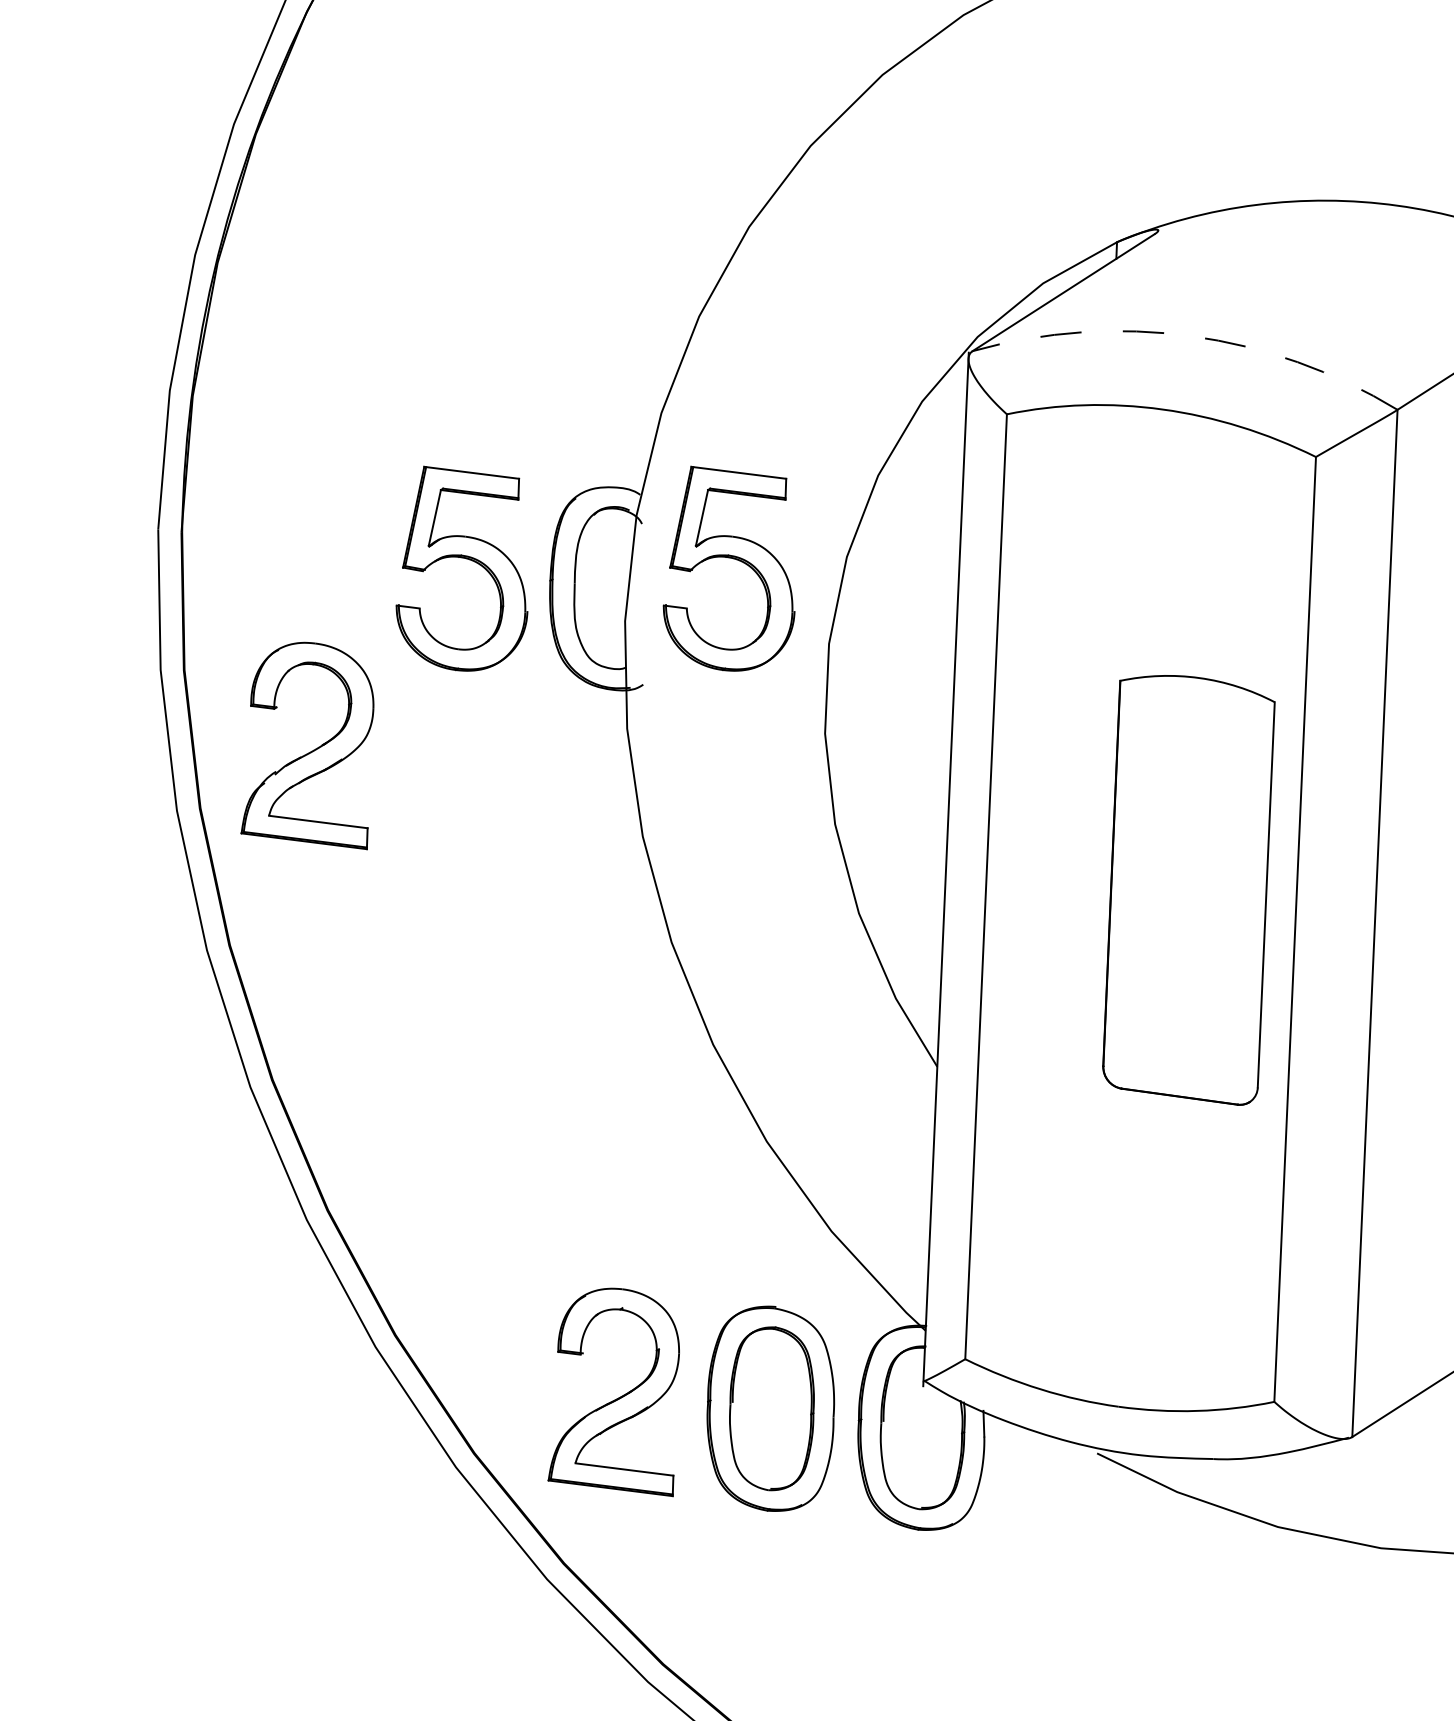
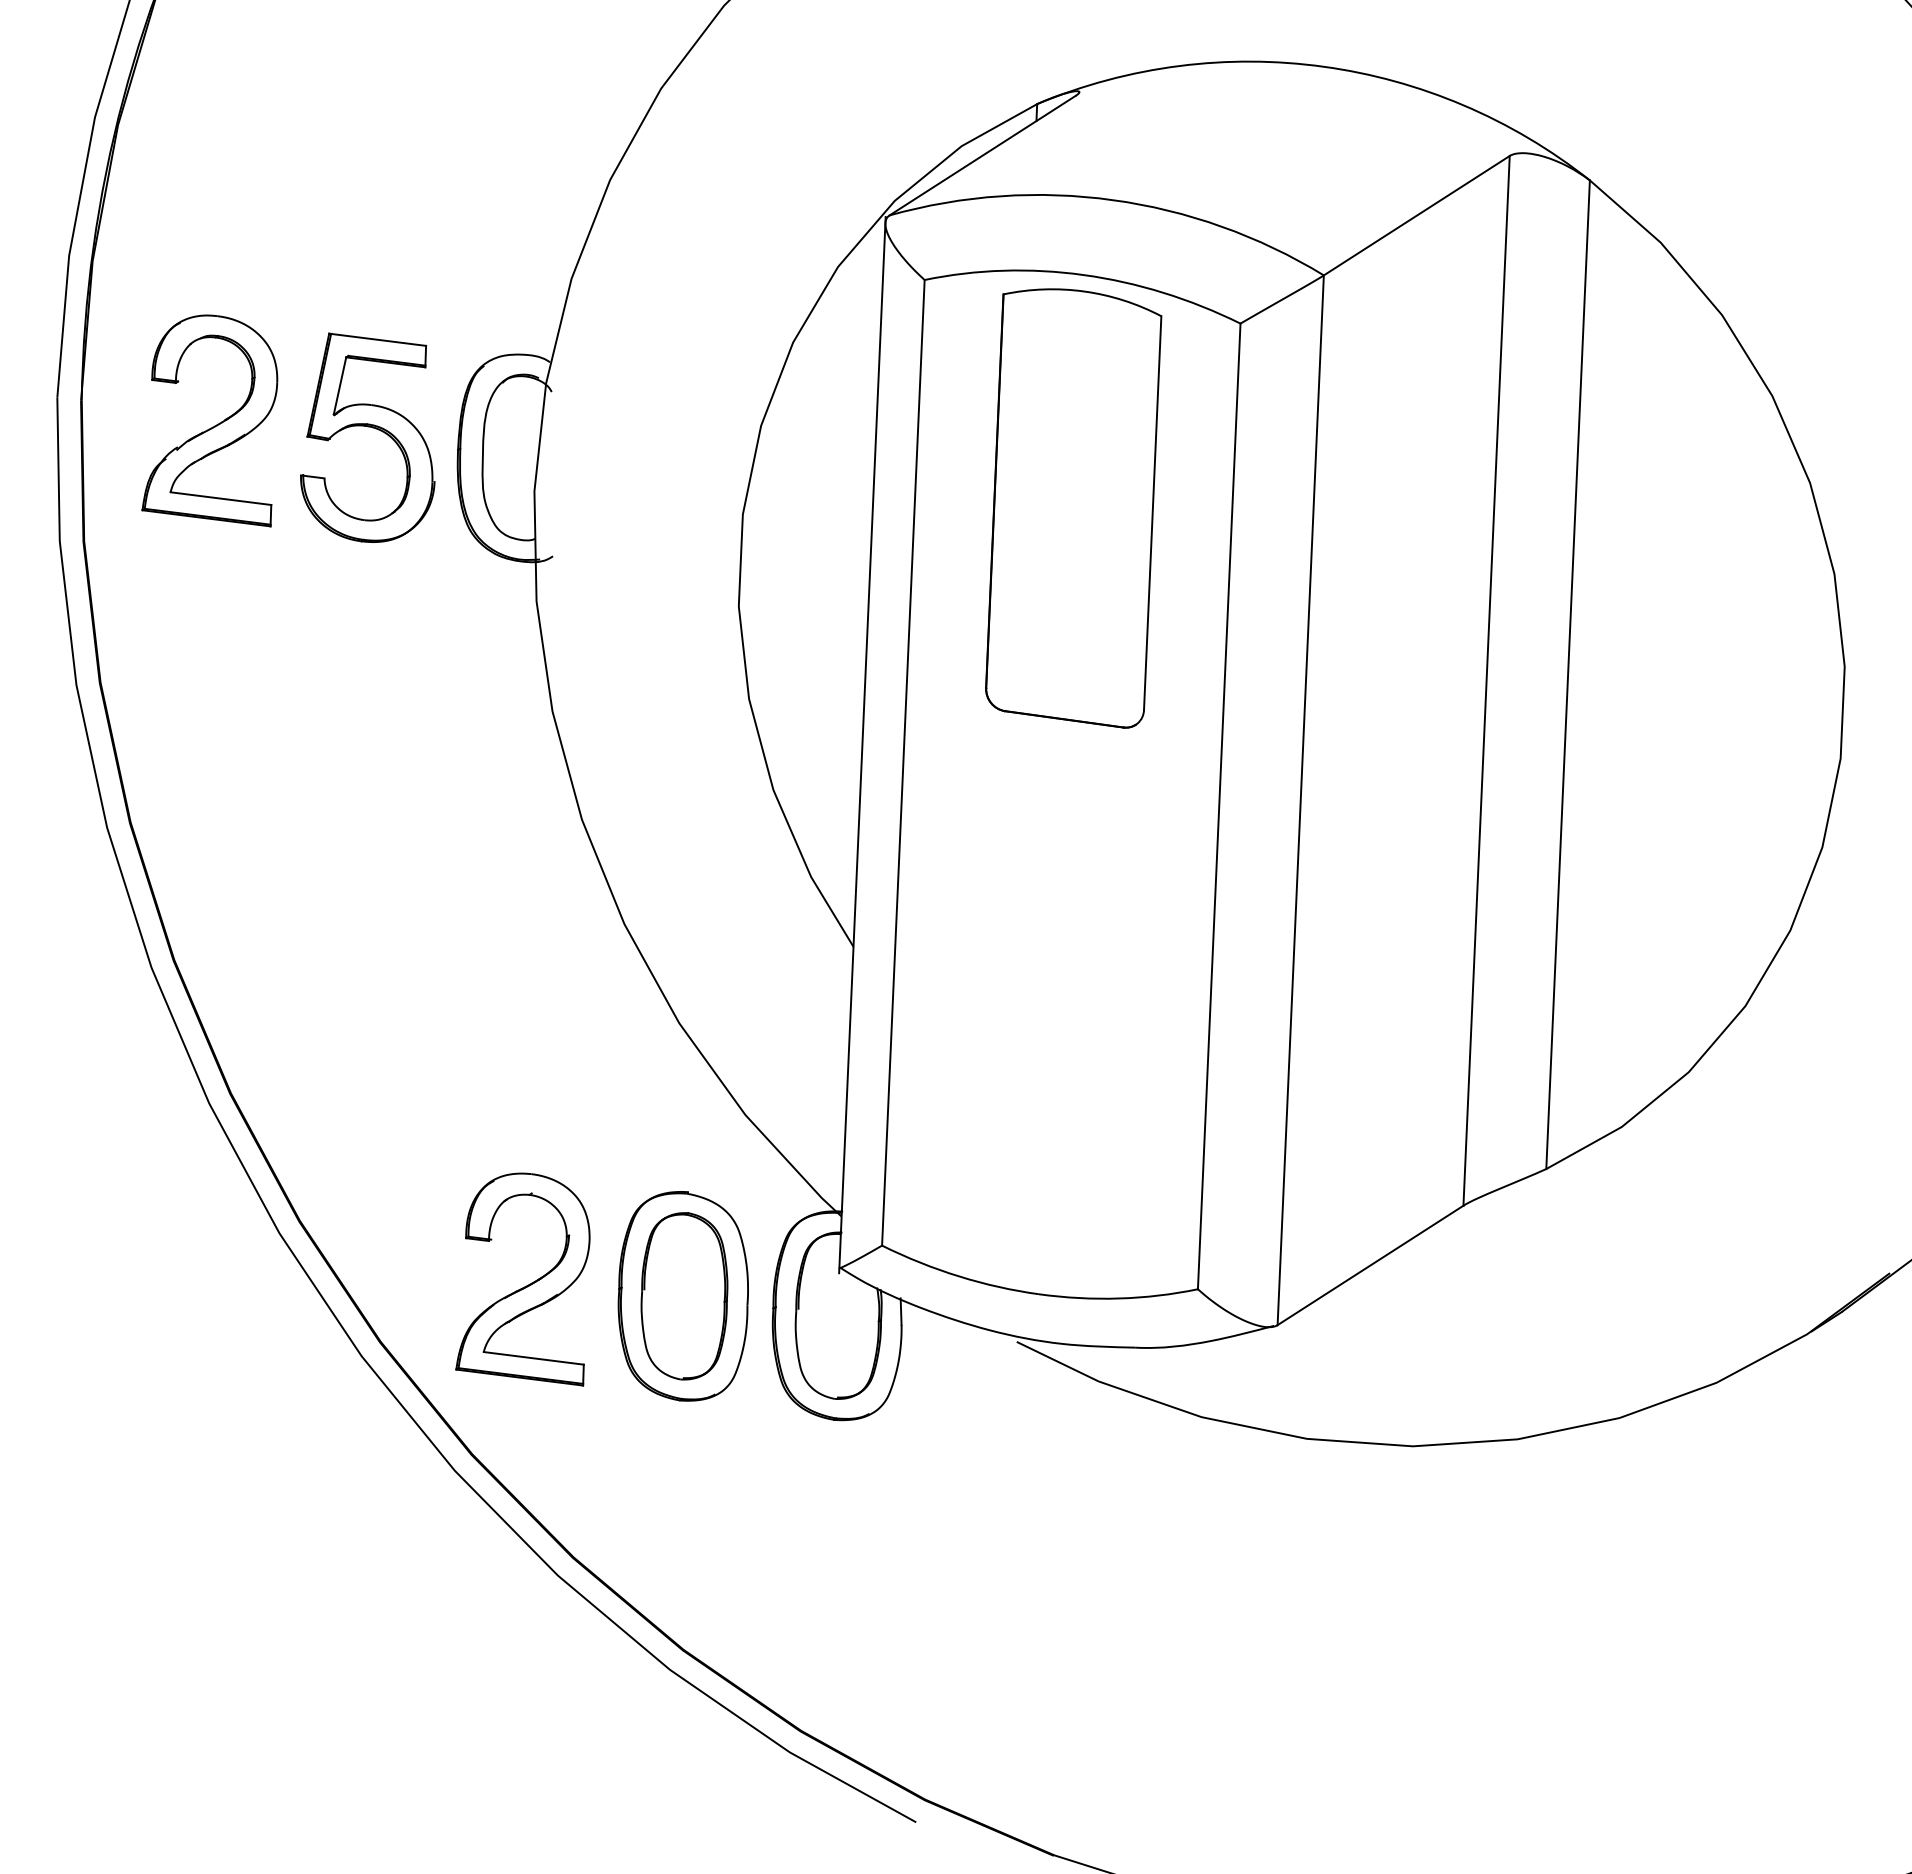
arc: (1190, 336) -> (1112, 200), dashed -> solid
part: (728, 558) -> (640, 427), removed
part: (310, 751) -> (212, 426), moved
part: (1188, 890) -> (1073, 508), moved

